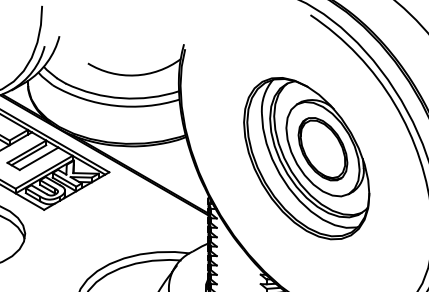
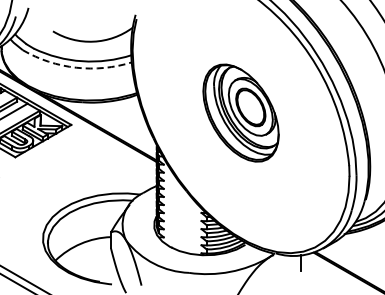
arc: (115, 105) -> (76, 67), solid -> dashed
part: (306, 157) -> (240, 112), size x0.7

